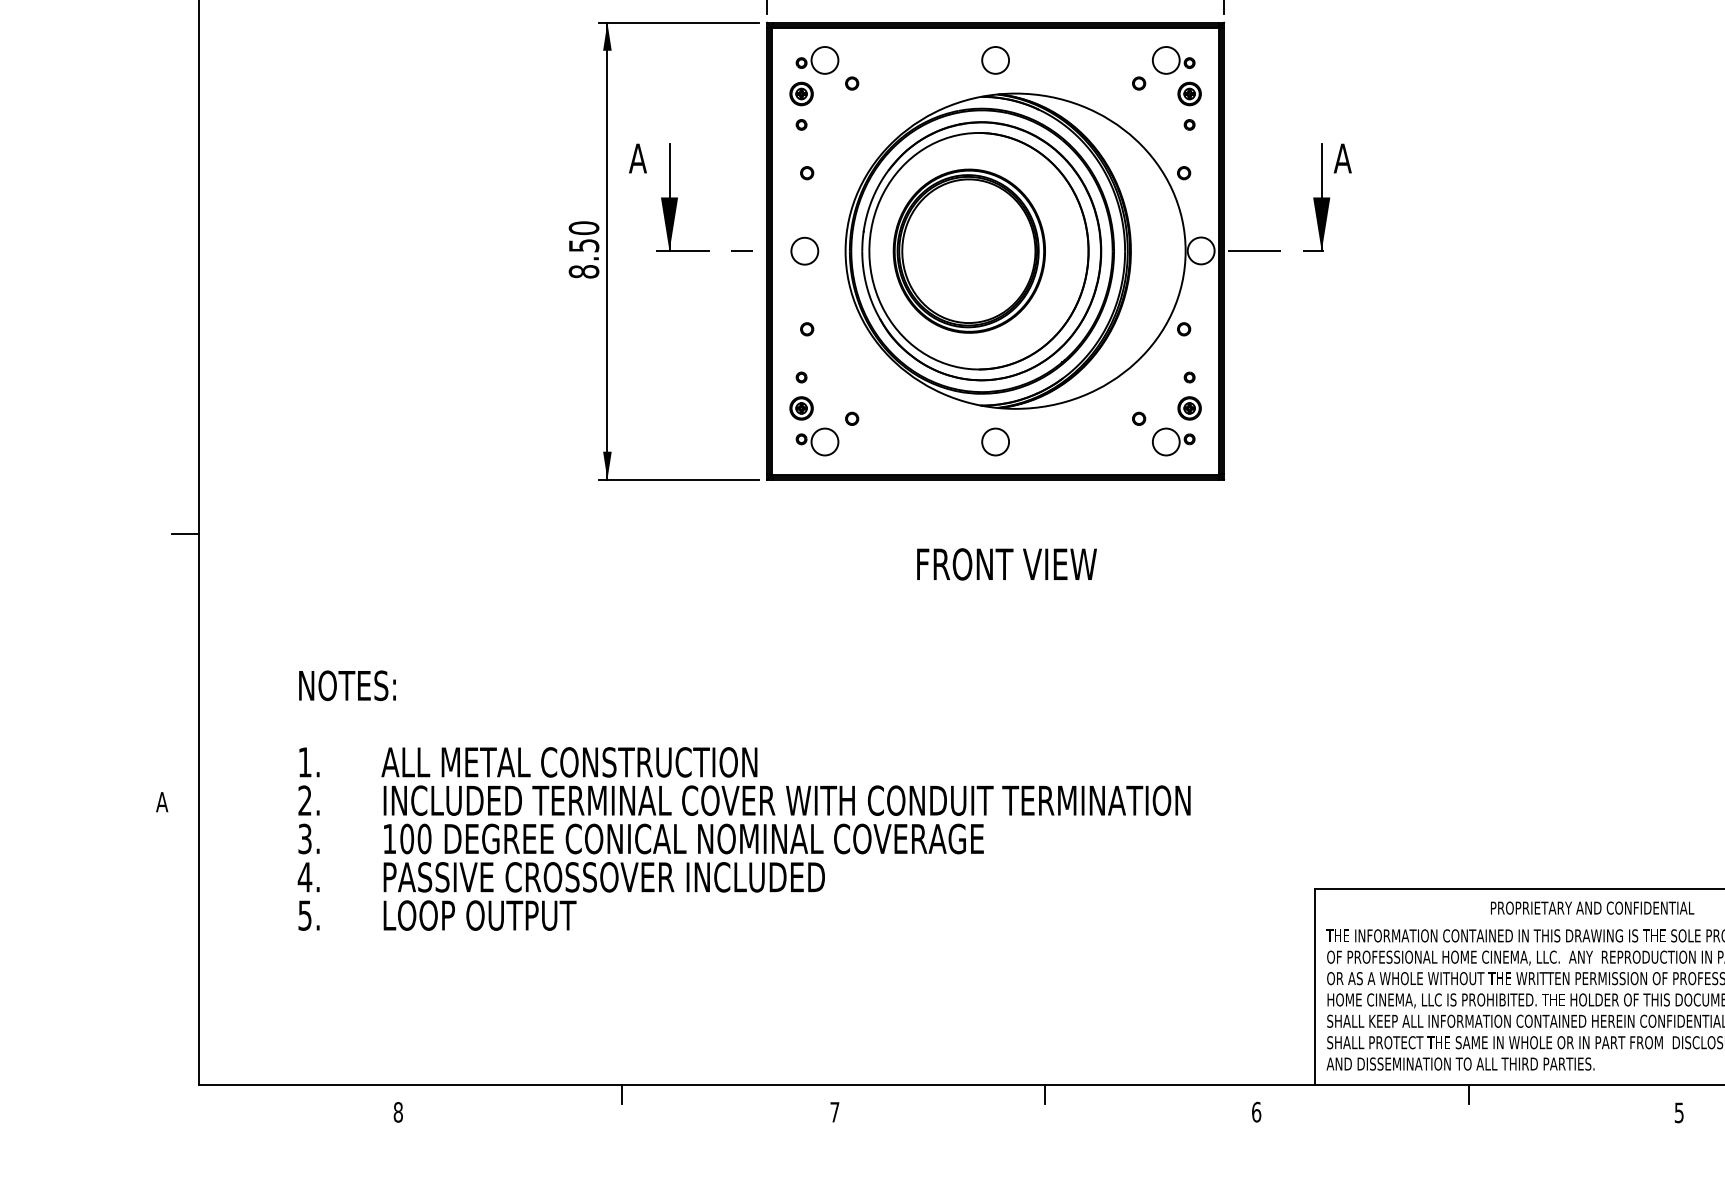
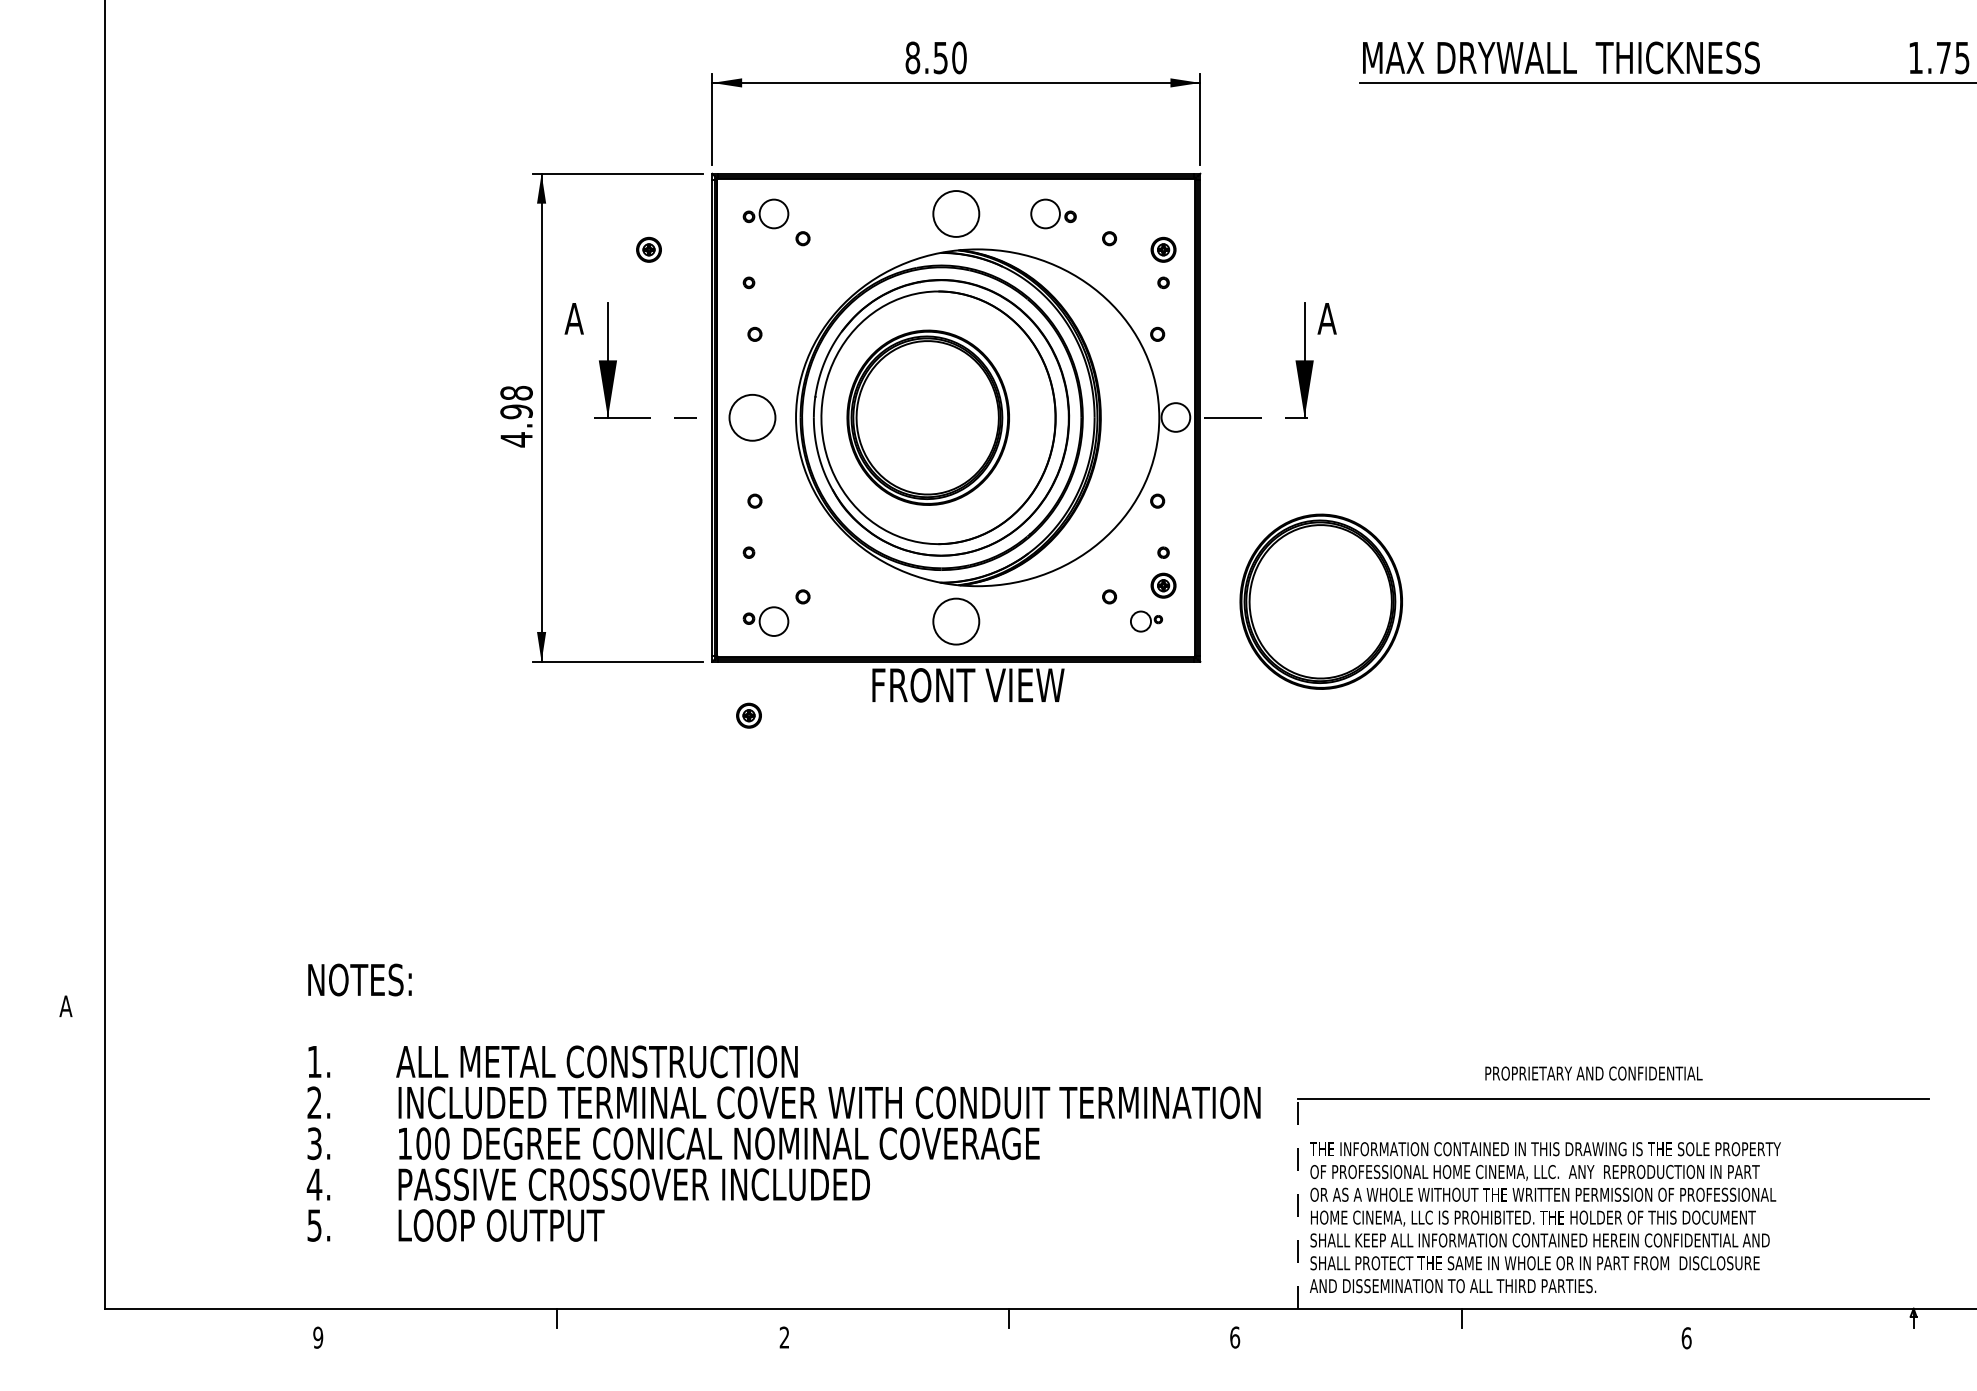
circle: (994, 59) -> (955, 213), size x1.6
part: (1173, 59) -> (1053, 213), moved
part: (801, 93) -> (648, 249), moved
text: (583, 250) -> (516, 416), 8.50 -> 4.98
circle: (804, 250) -> (752, 417), size x1.6
part: (801, 408) -> (748, 715), moved
part: (1336, 423) -> (1320, 601), added
circle: (994, 441) -> (955, 621), size x1.6
part: (1173, 441) -> (1146, 621), size x0.7
line: (185, 534) -> (90, 720), removed
text: (1007, 564) -> (968, 685), moved
text: (743, 800) -> (783, 1102), moved
text: (1592, 908) -> (1593, 1073), moved
line: (1315, 986) -> (1297, 1203), solid -> dashed
text: (398, 1112) -> (318, 1337), 8 -> 9
text: (834, 1112) -> (784, 1337), 7 -> 2
text: (1679, 1113) -> (1686, 1338), 5 -> 6

